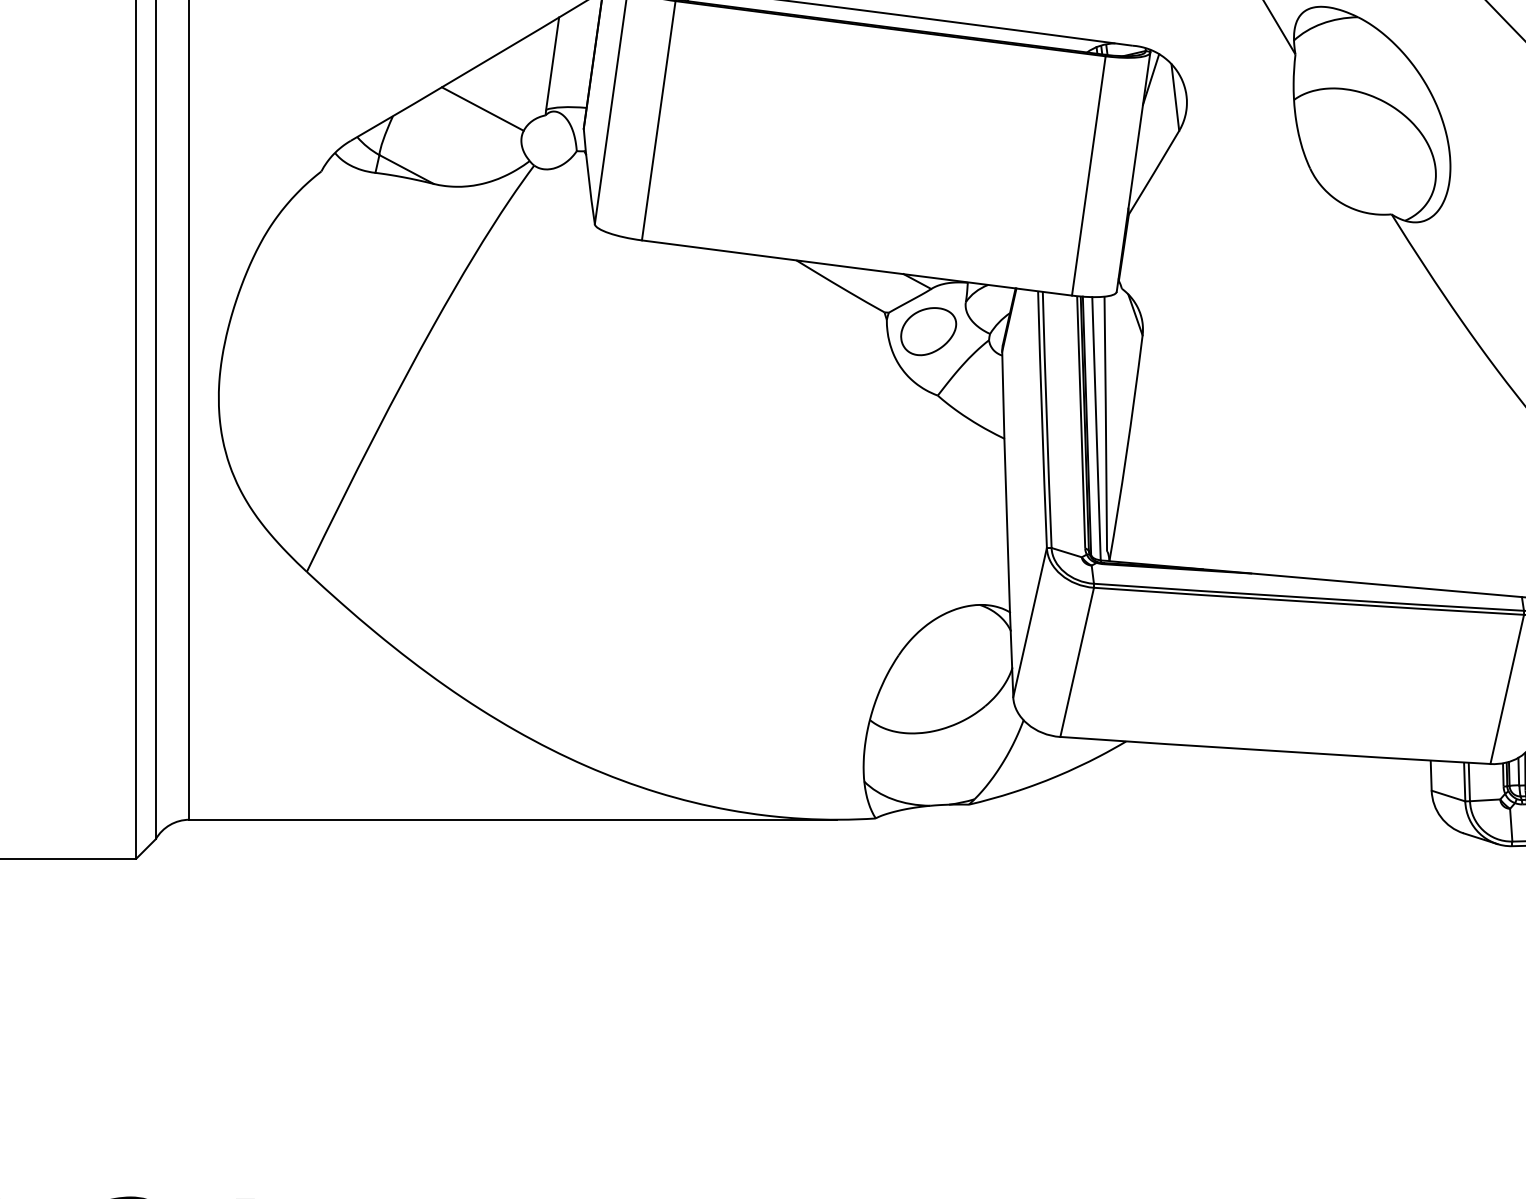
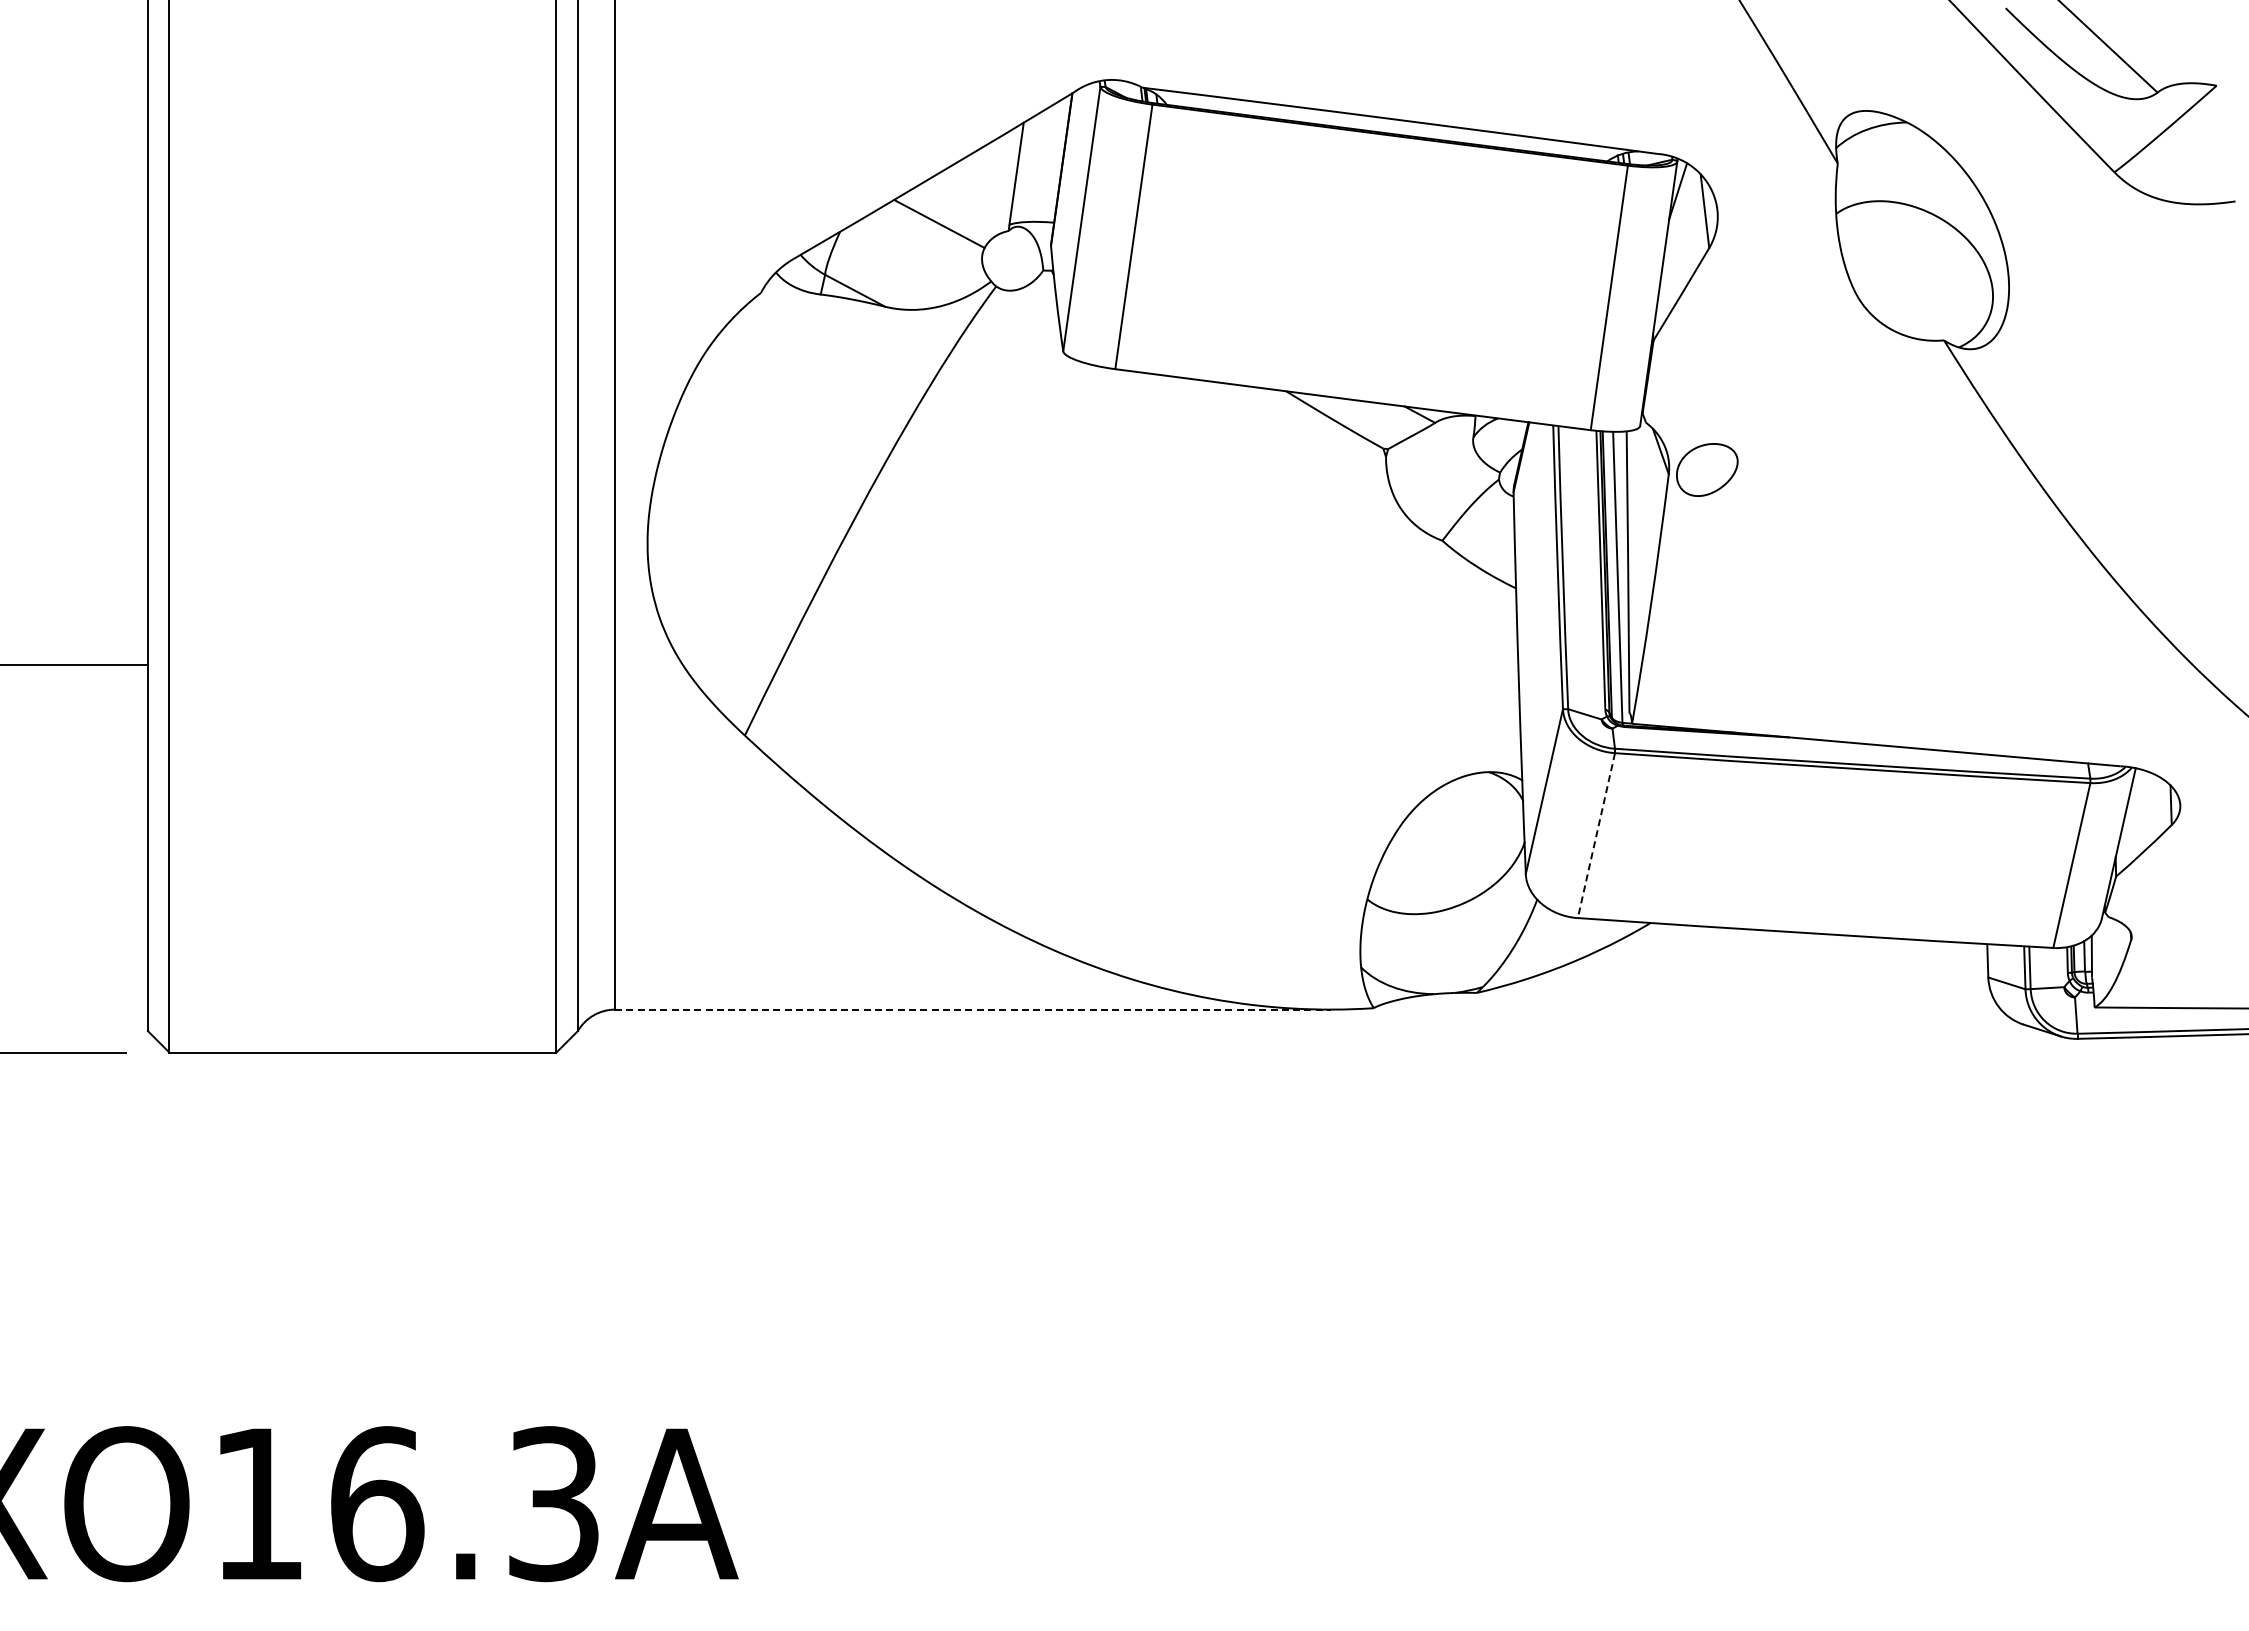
part: (928, 331) -> (1707, 469), moved
line: (1077, 662) -> (1596, 835), solid -> dashed
line: (512, 819) -> (972, 1009), solid -> dashed

